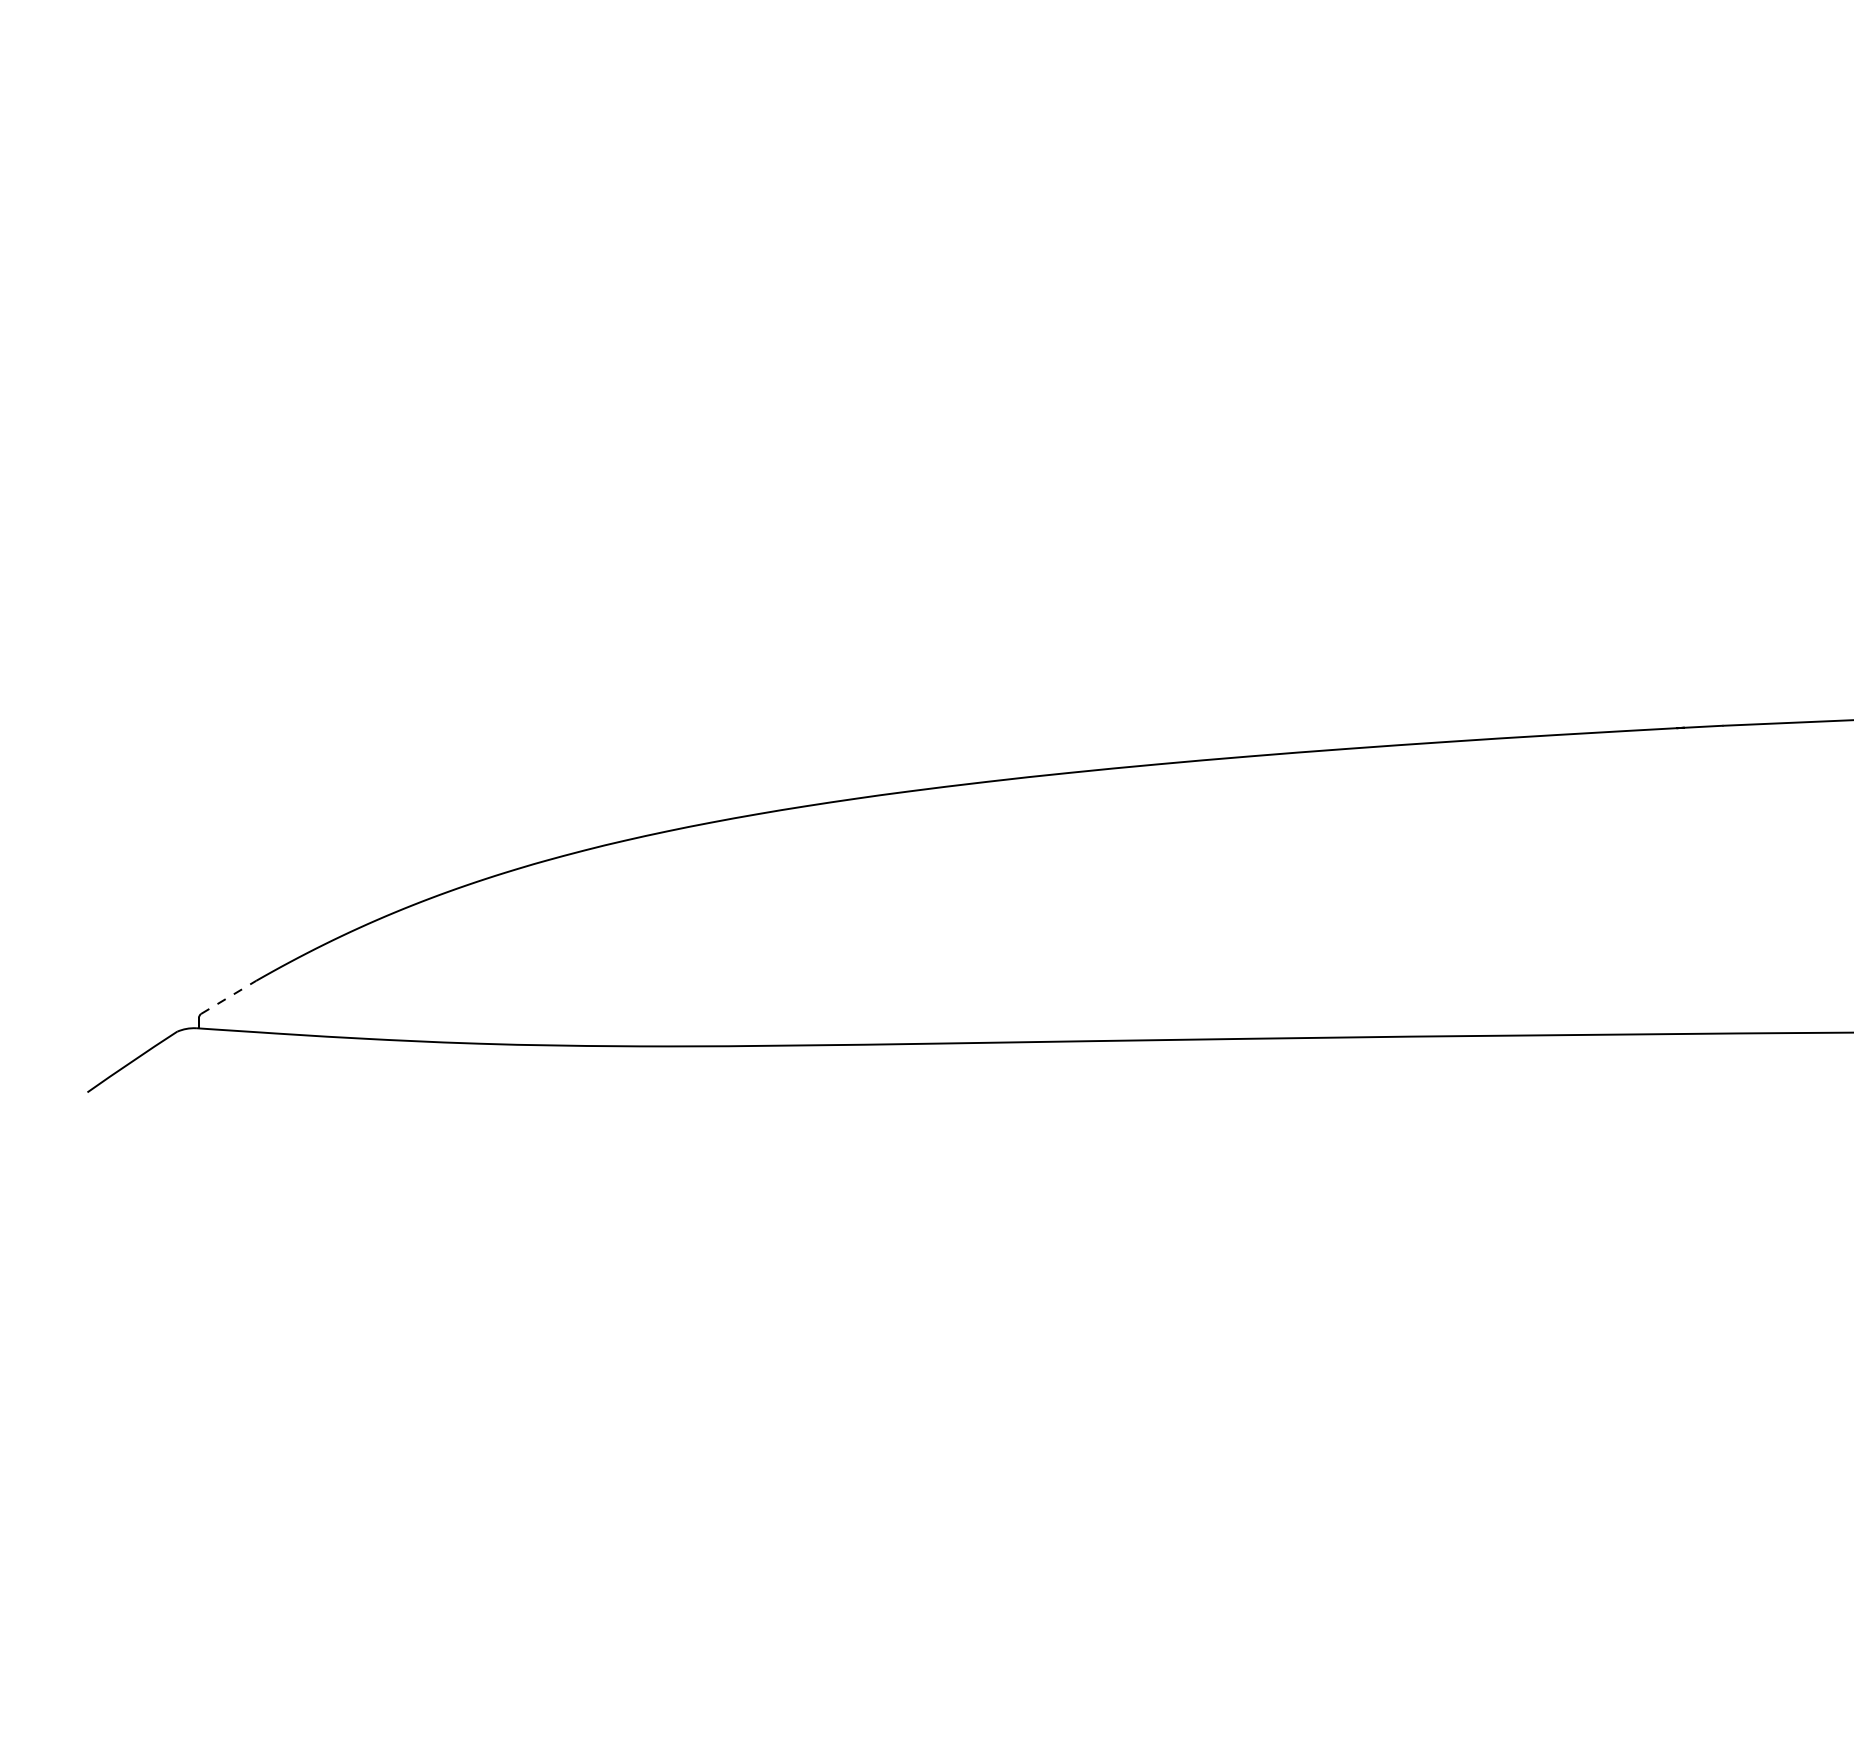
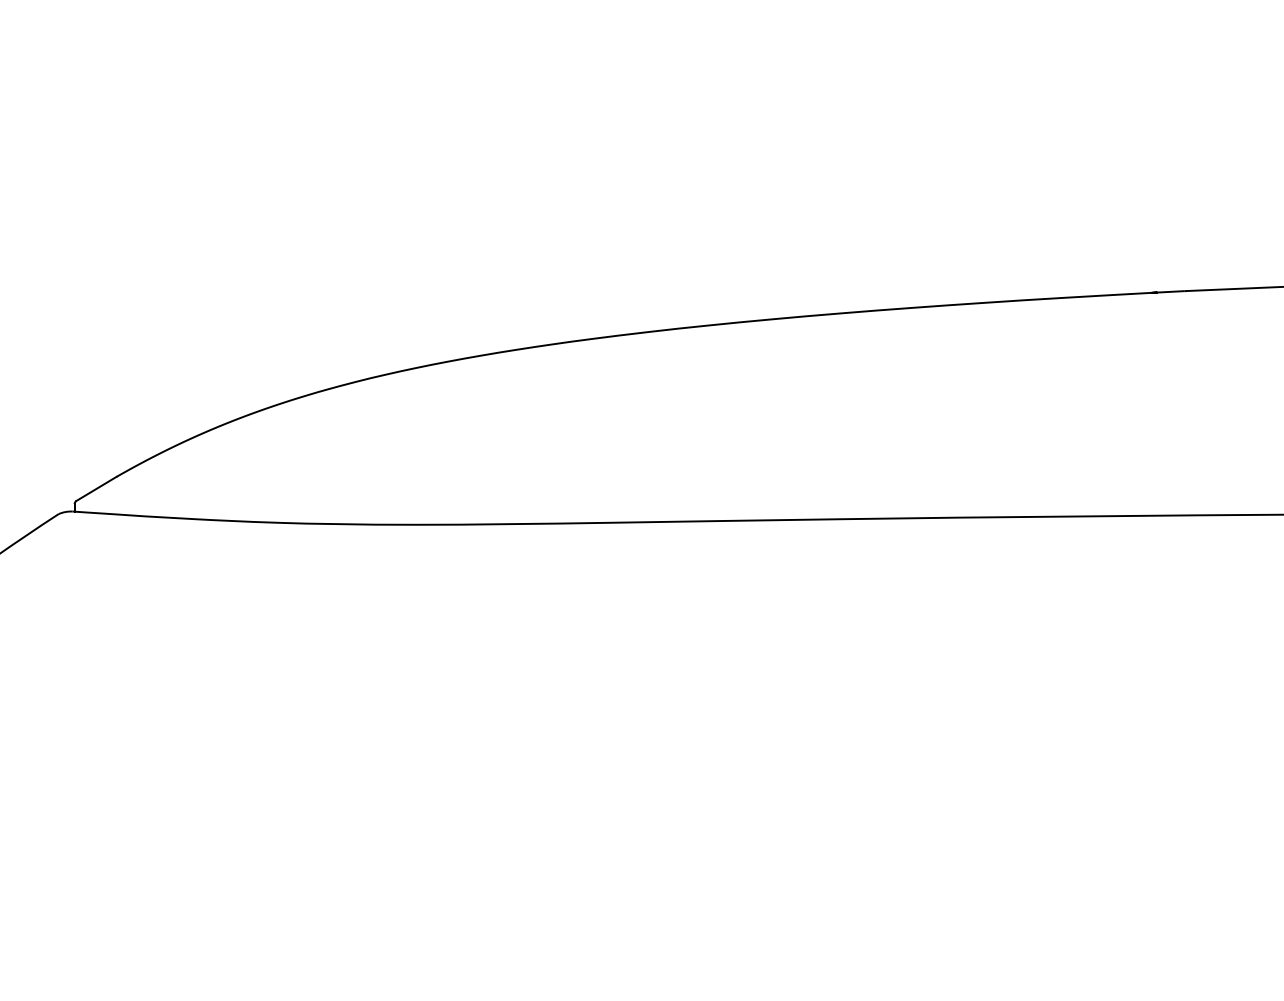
line: (229, 997) -> (96, 489), dashed -> solid

